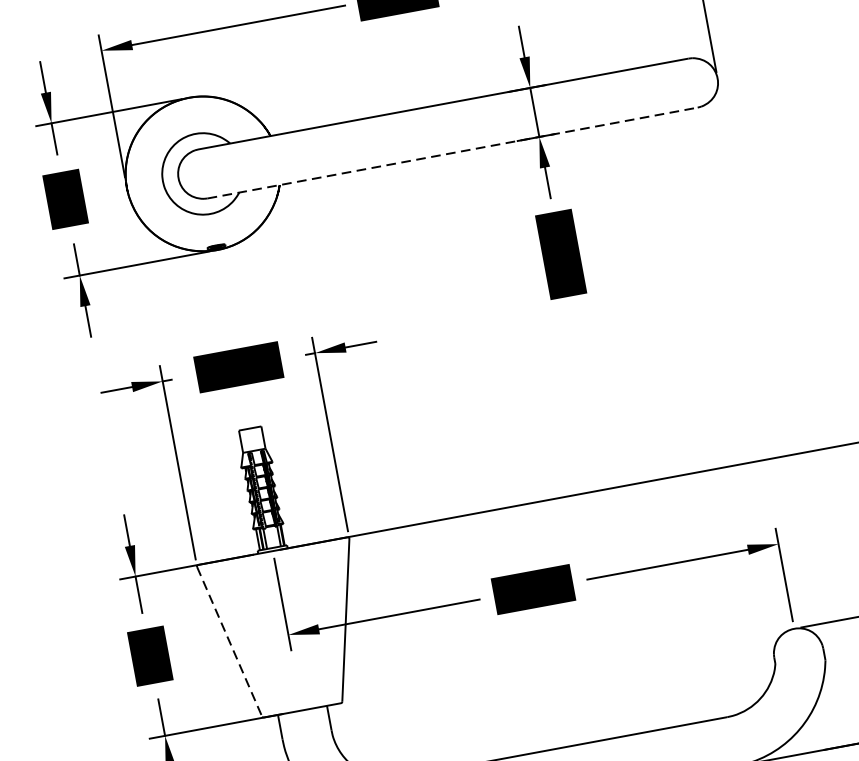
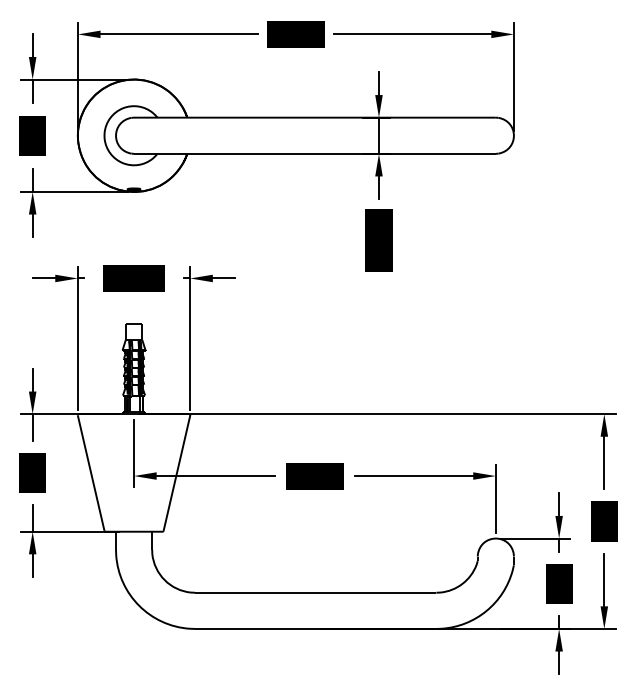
line: (451, 152) -> (314, 153), dashed -> solid
line: (230, 642) -> (91, 473), dashed -> solid

